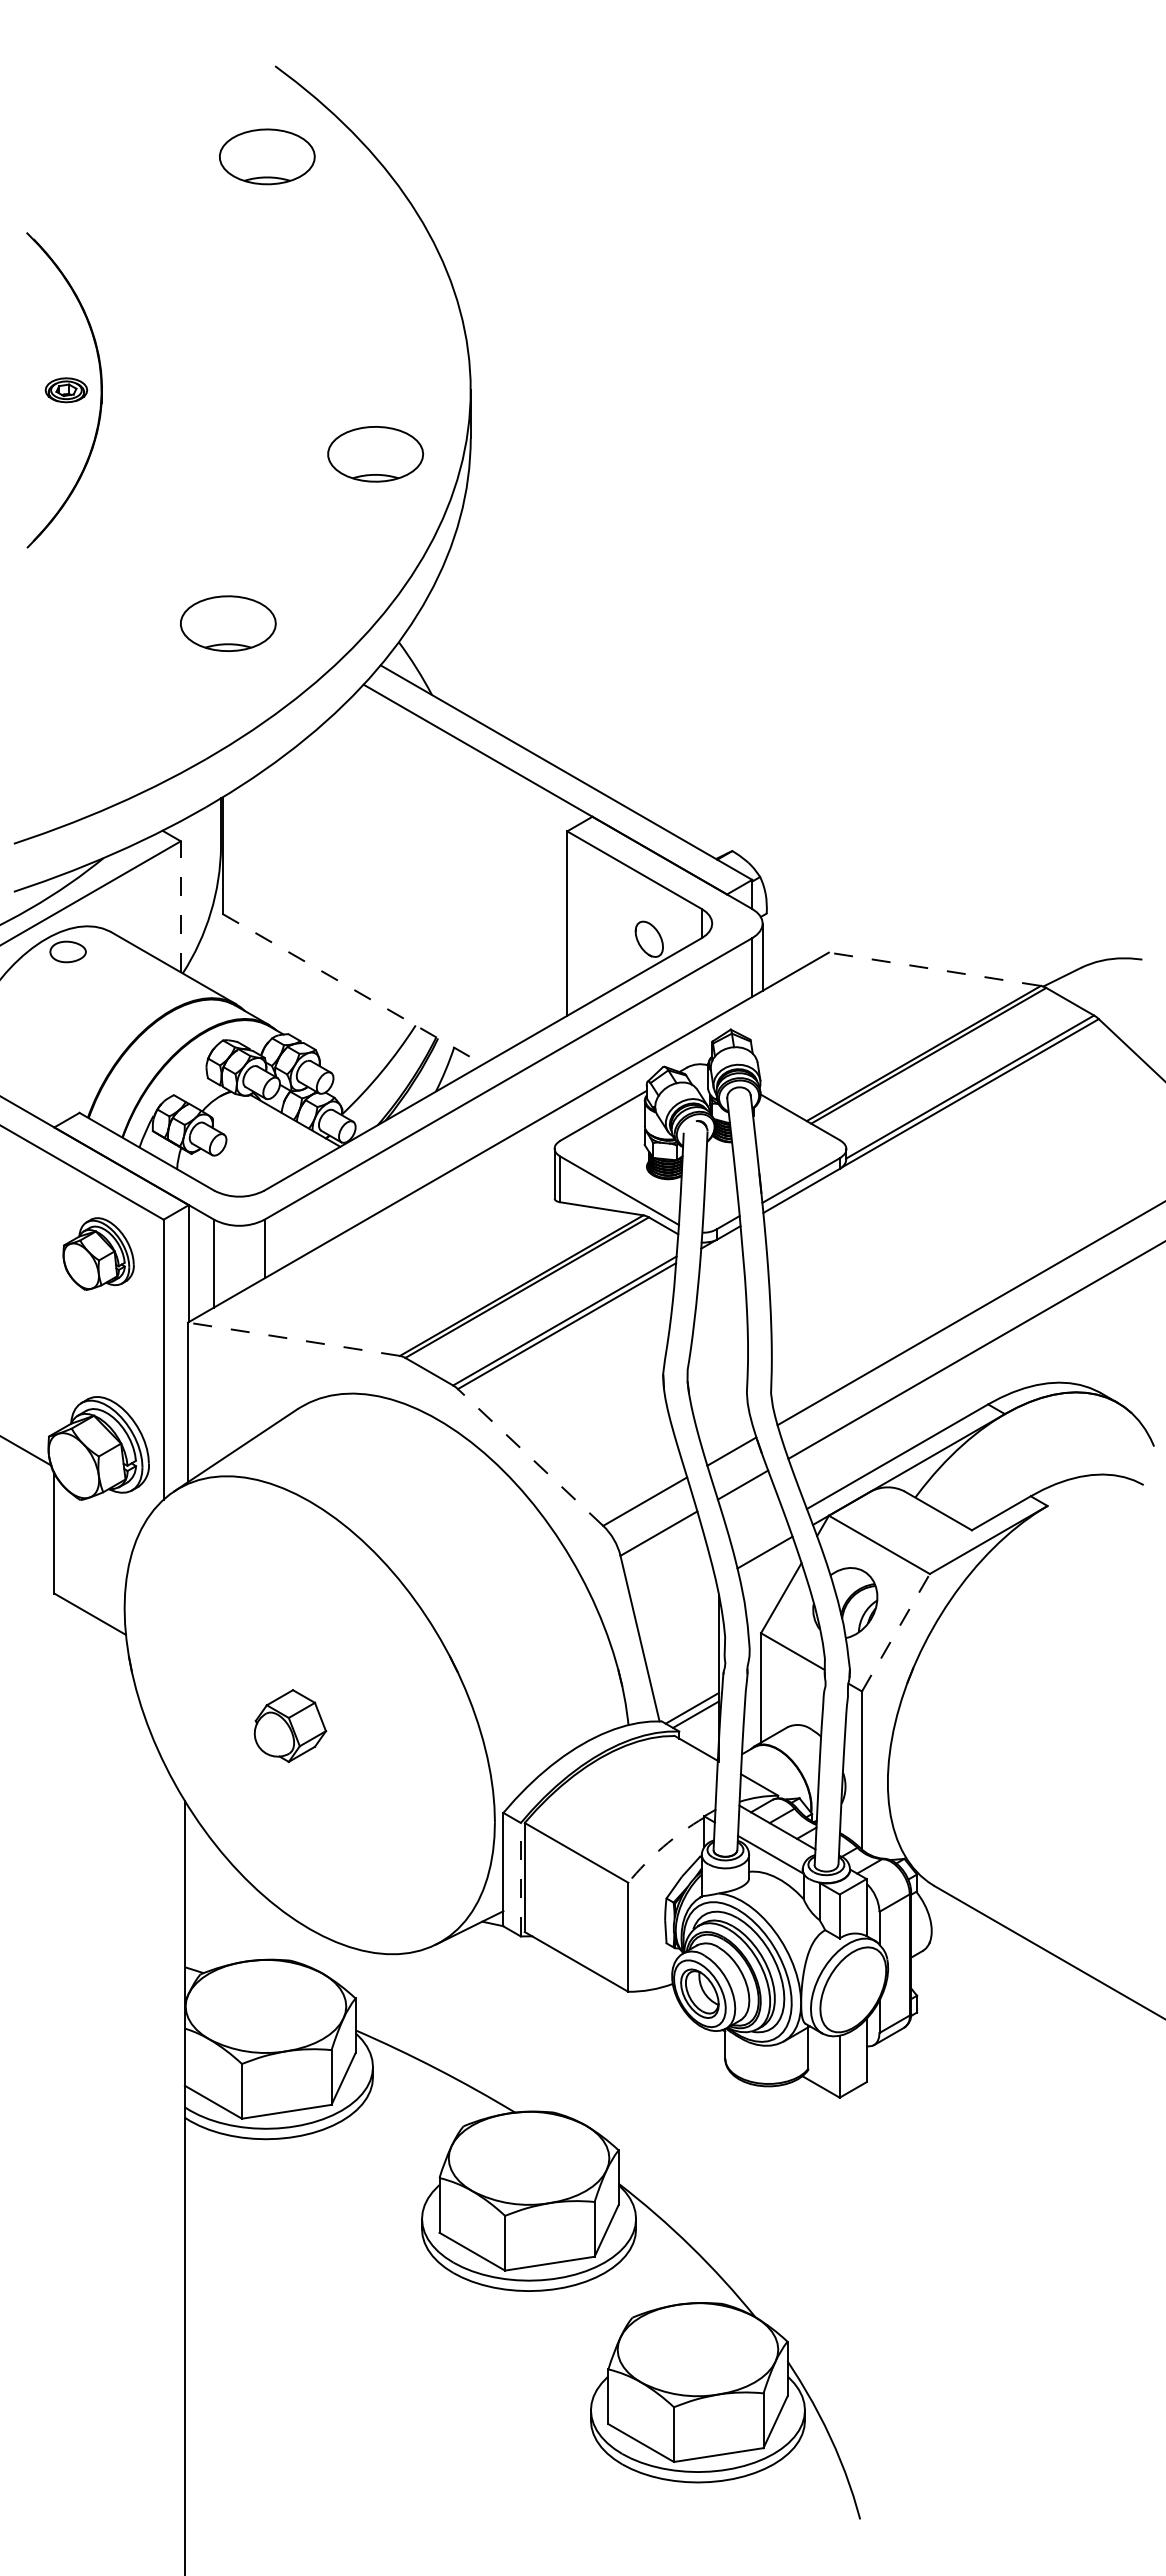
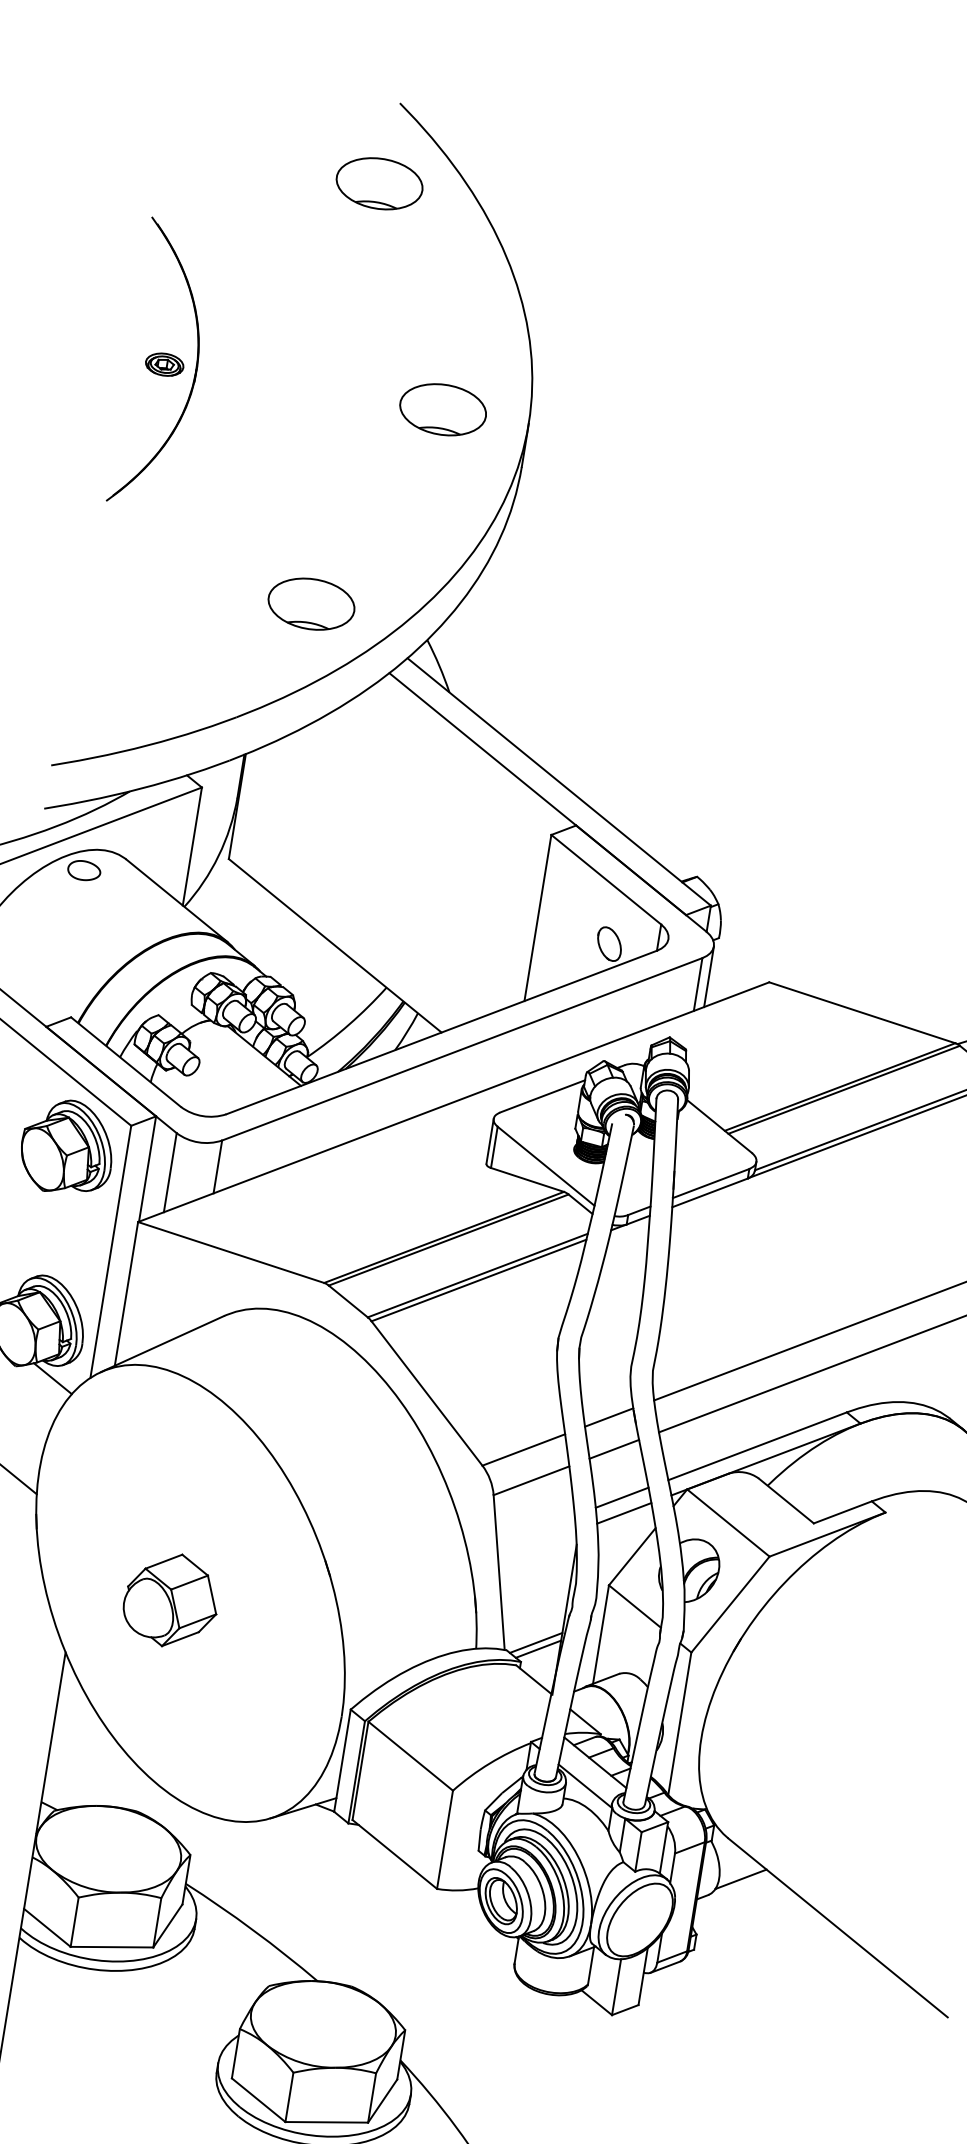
part: (375, 454) -> (442, 409), moved
part: (228, 623) -> (311, 604), moved
line: (180, 906) -> (192, 846), dashed -> solid
line: (934, 969) -> (861, 1012), dashed -> solid
line: (353, 989) -> (335, 946), dashed -> solid
part: (98, 1253) -> (67, 1146), size x1.43
line: (293, 1339) -> (230, 1252), dashed -> solid
line: (530, 1457) -> (426, 1393), dashed -> solid
line: (122, 1506) -> (52, 1378), added
line: (759, 1535) -> (621, 1497), added
line: (895, 1632) -> (730, 1604), dashed -> solid
part: (290, 1725) -> (171, 1599), size x1.43
arc: (663, 1846) -> (489, 1763), dashed -> solid
line: (520, 1879) -> (356, 1772), dashed -> solid
line: (955, 1927) -> (741, 1878), added

